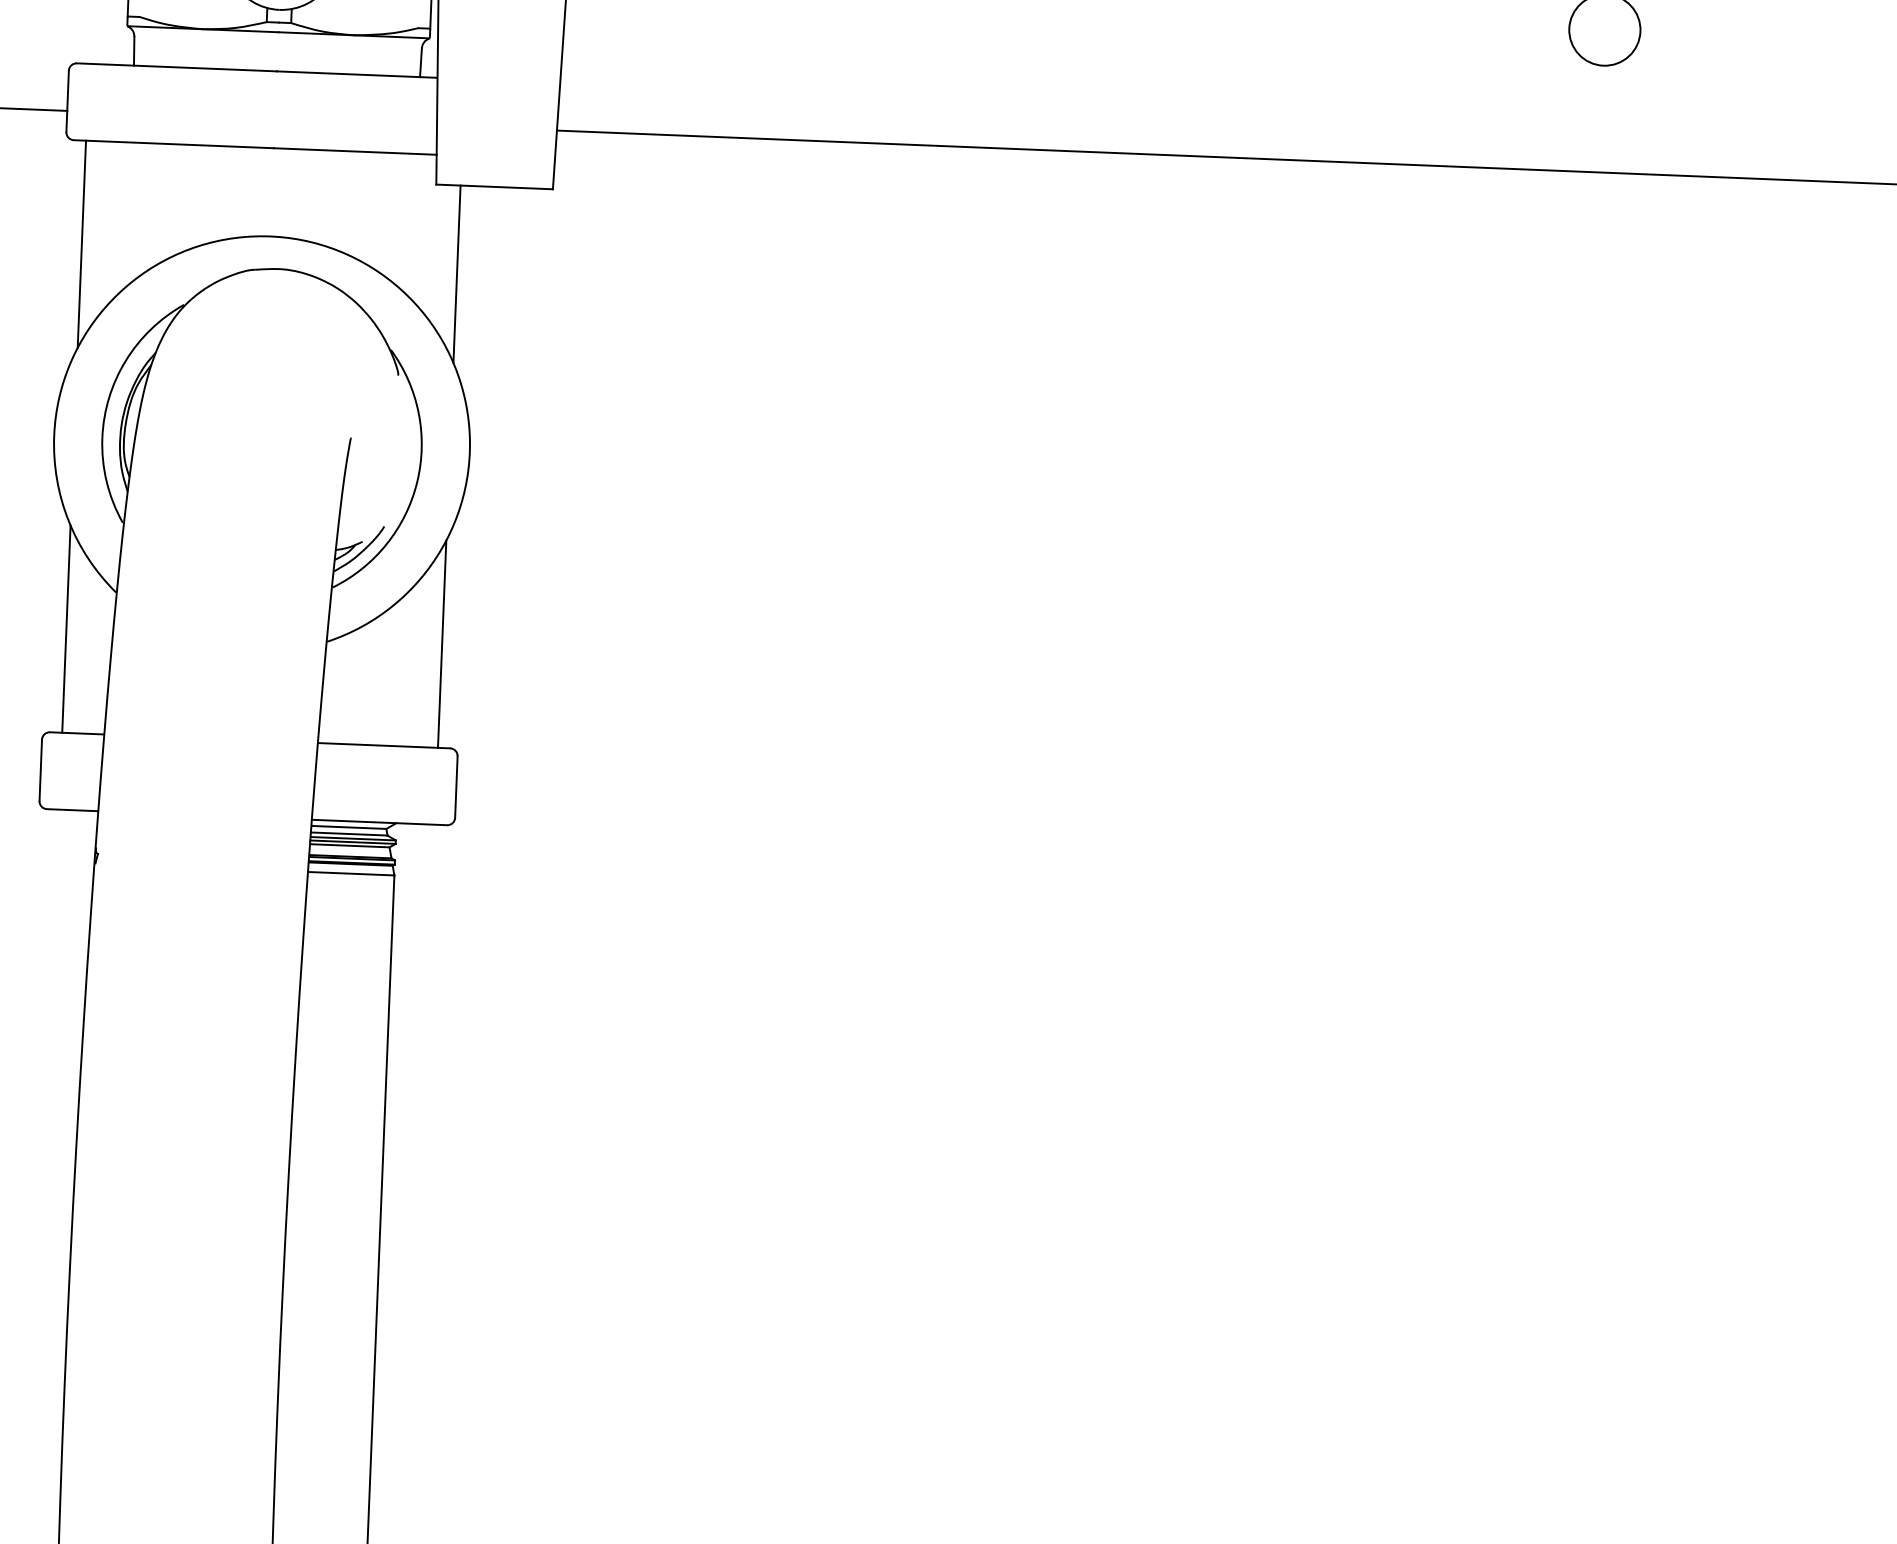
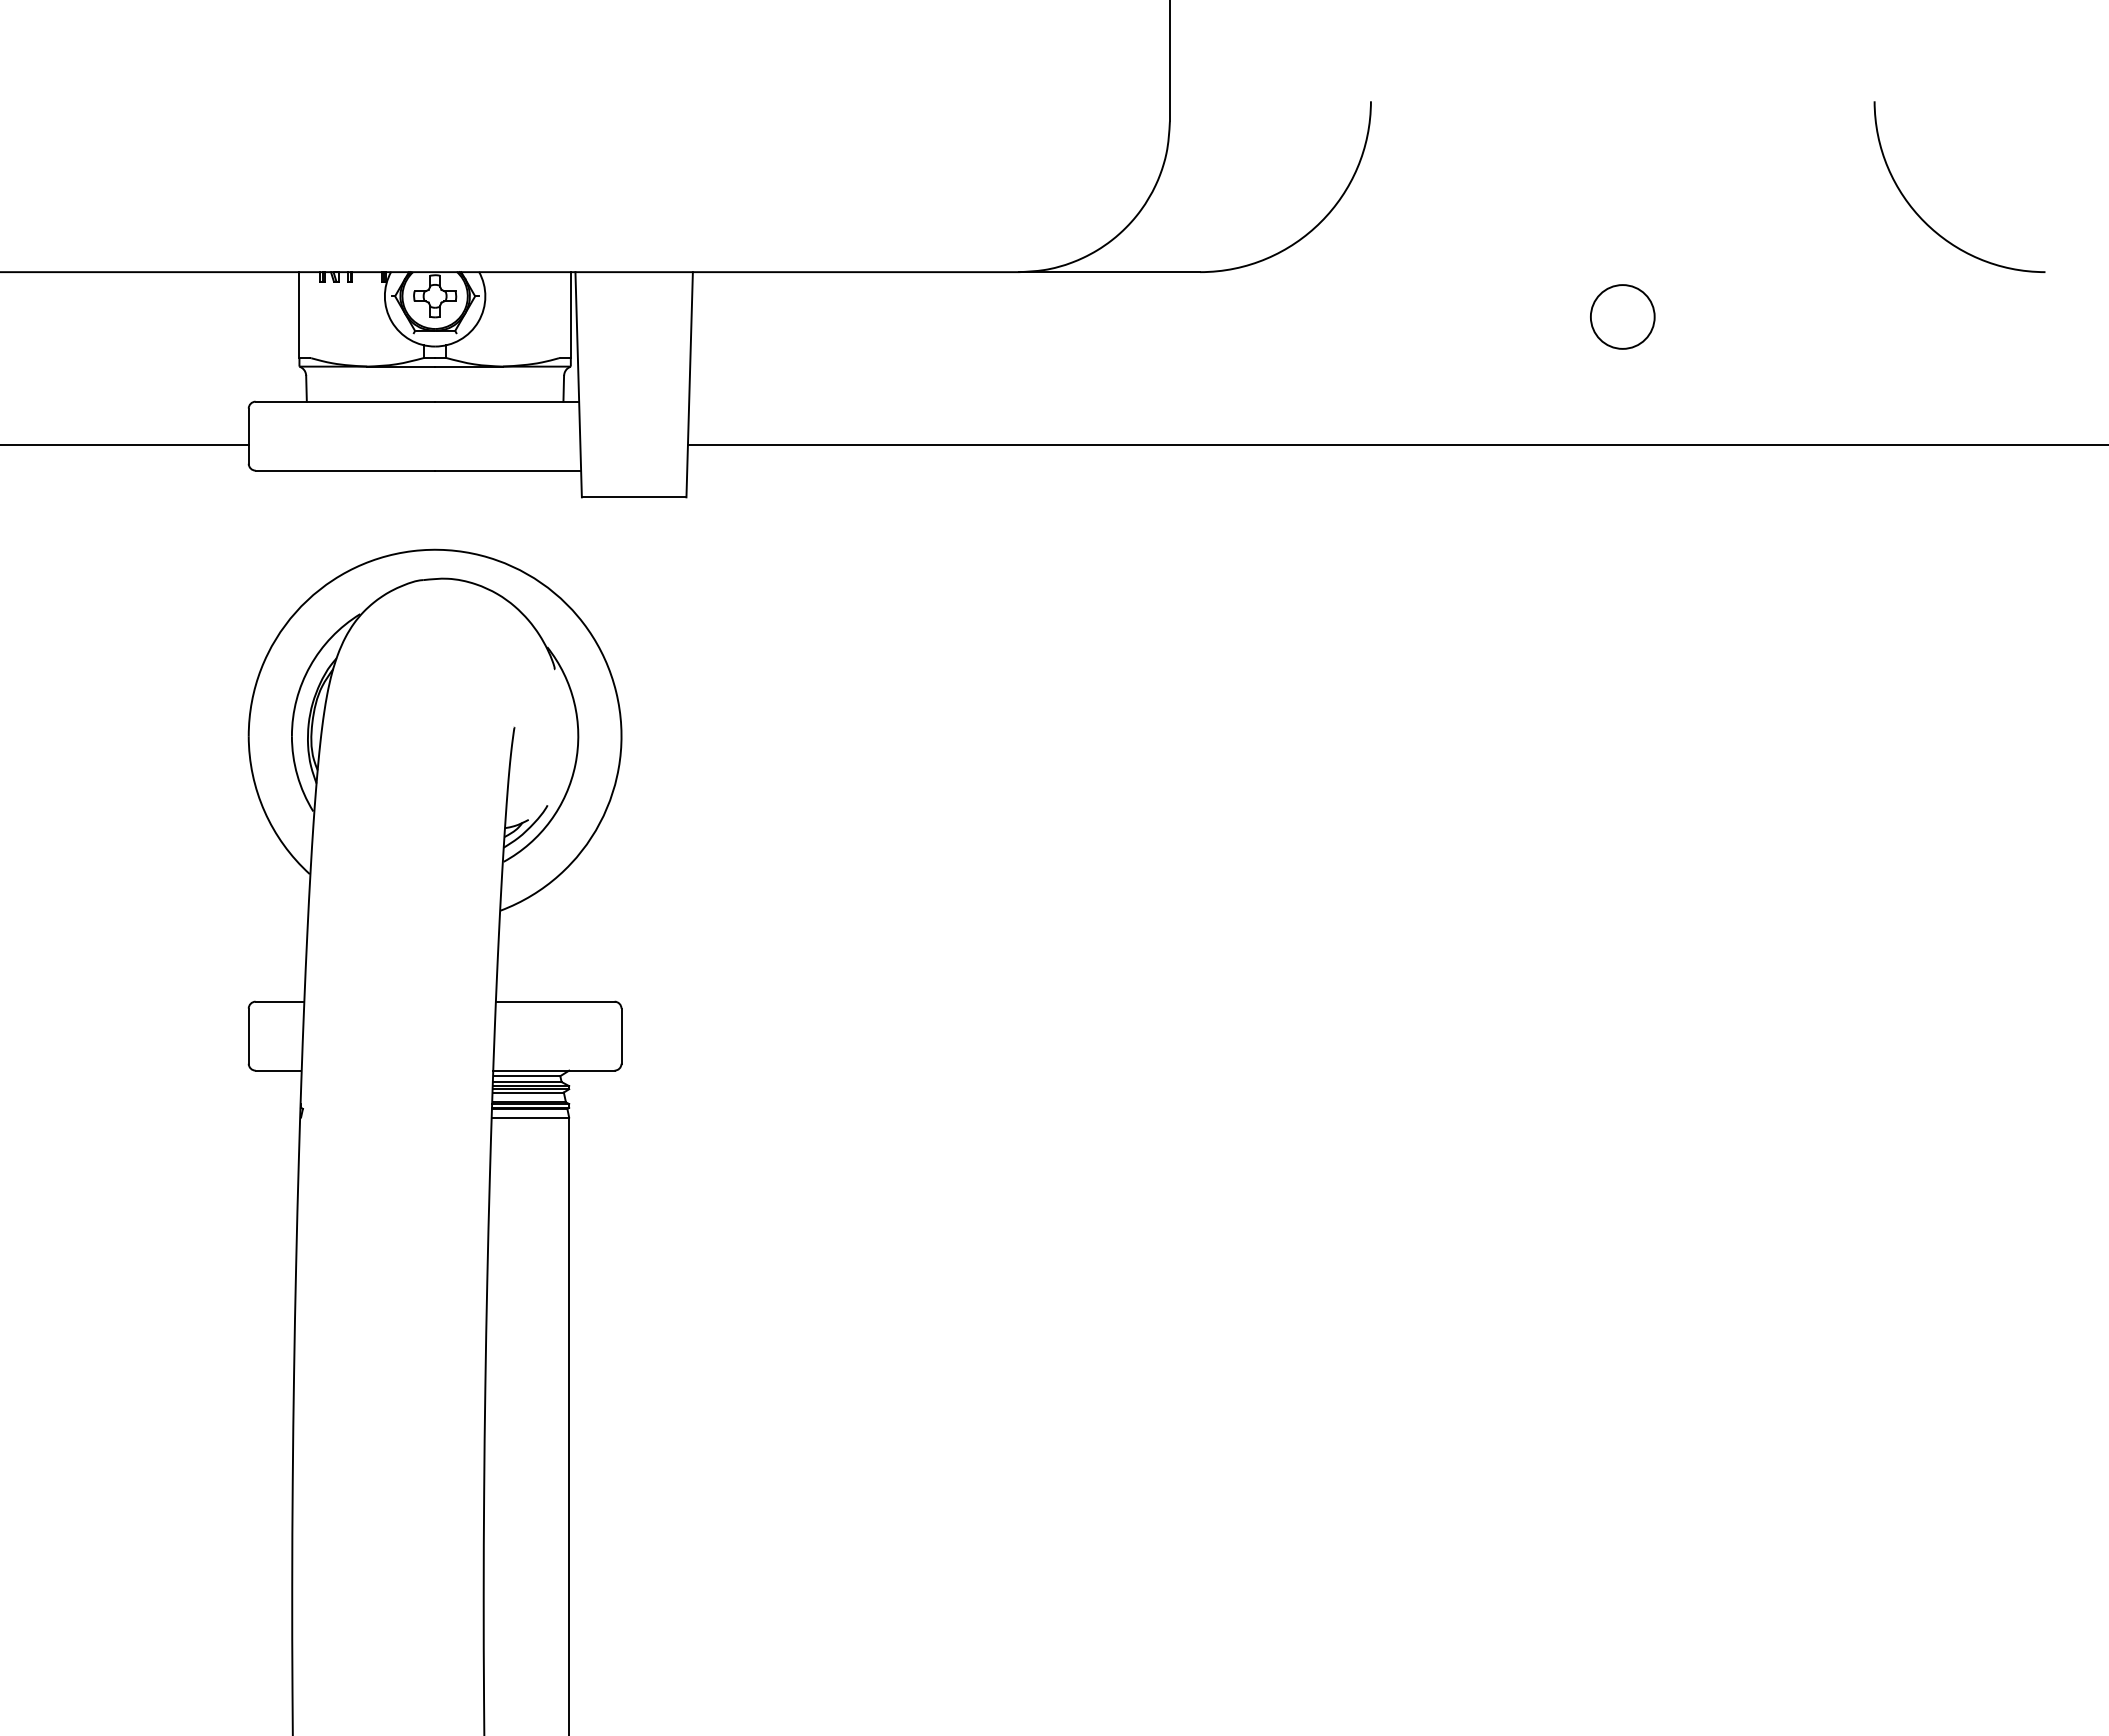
line: (81, 244) -> (266, 563), removed
line: (456, 273) -> (603, 576), removed
line: (66, 628) -> (266, 908), removed
line: (442, 643) -> (603, 908), removed

